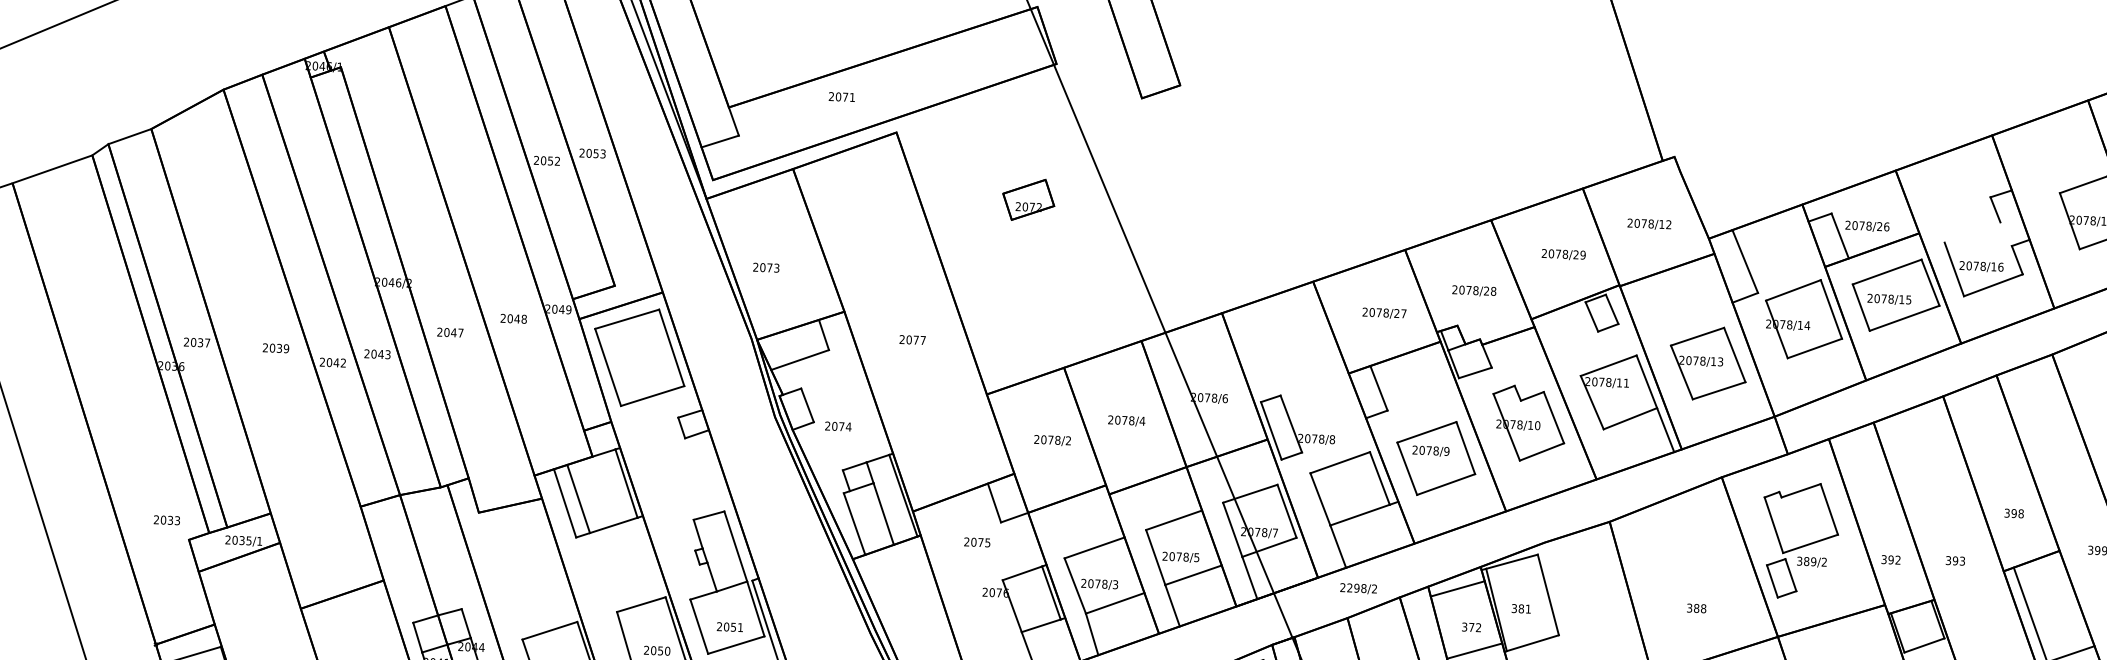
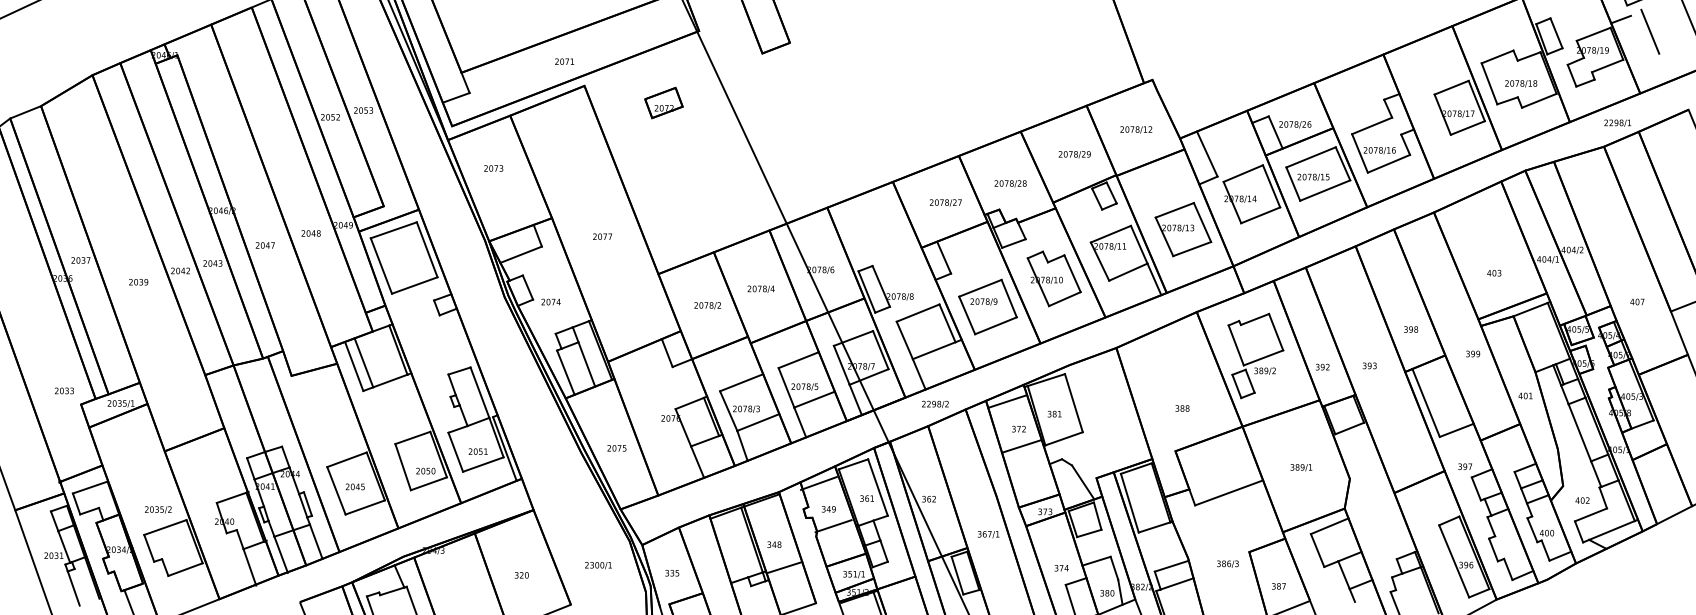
text: (841, 96) -> (564, 61), moved
part: (1028, 200) -> (663, 103), moved
line: (1973, 231) -> (1372, 125), added
text: (766, 267) -> (493, 168), moved
text: (275, 348) -> (138, 282), moved
text: (976, 542) -> (616, 448), moved

